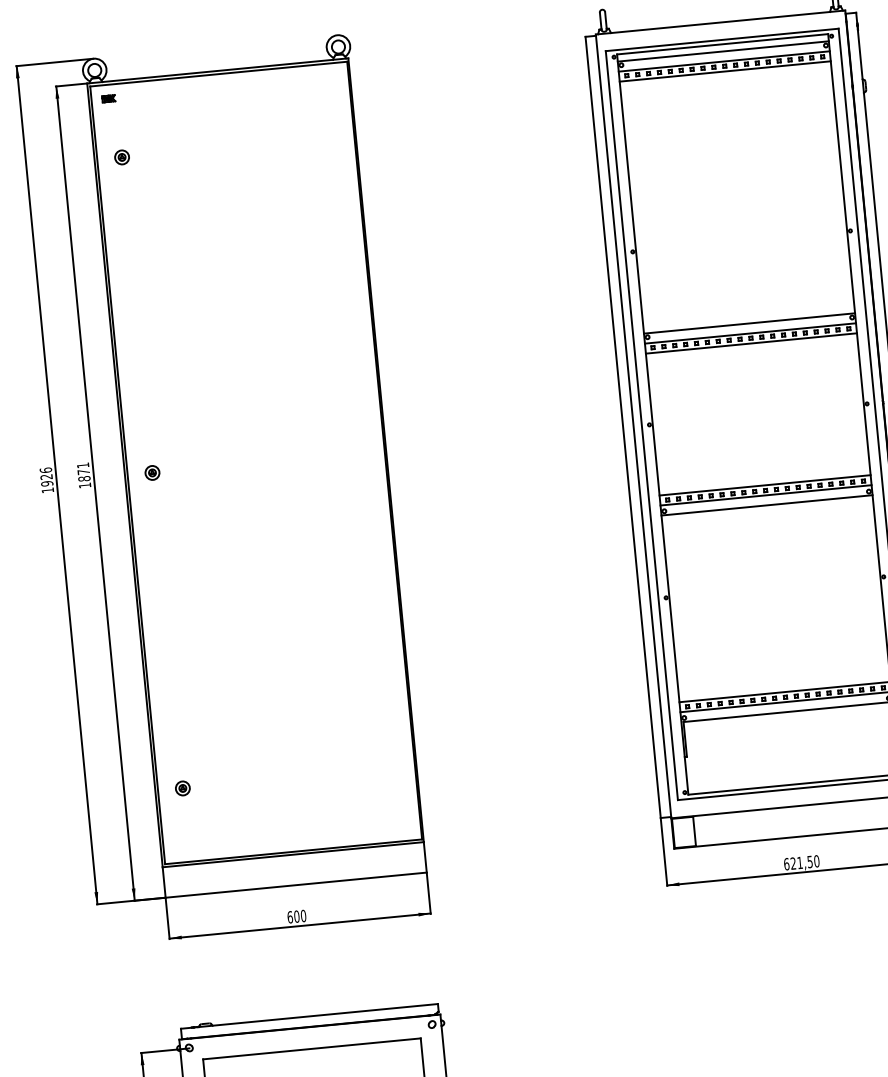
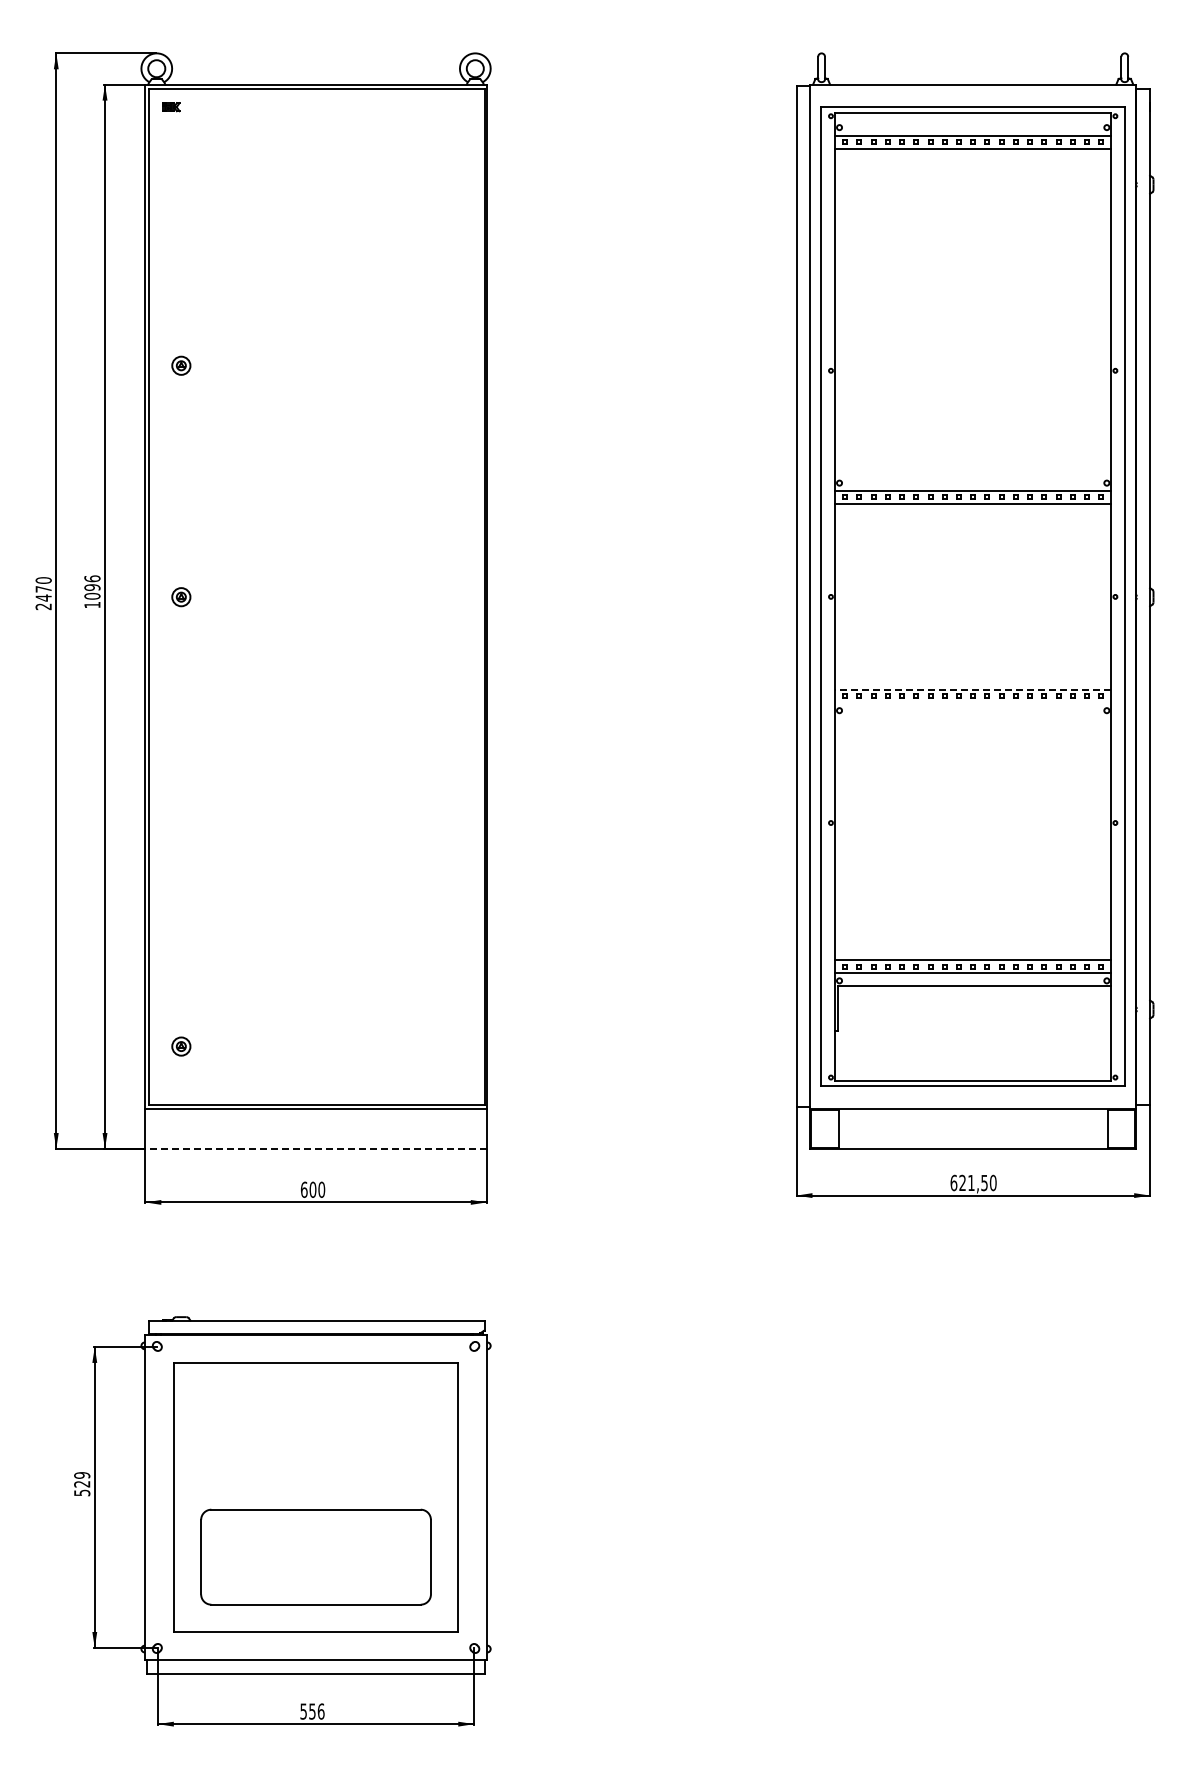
line: (723, 51) -> (973, 122), removed
part: (122, 157) -> (181, 365), moved
line: (749, 323) -> (973, 478), removed
text: (83, 472) -> (92, 587), 1871 -> 1096
text: (46, 480) -> (43, 593), 1926 -> 2470
line: (765, 485) -> (973, 689), solid -> dashed
line: (766, 495) -> (973, 702), removed
line: (767, 505) -> (973, 715), removed
part: (182, 788) -> (181, 1046), moved
line: (296, 884) -> (316, 1148), solid -> dashed

